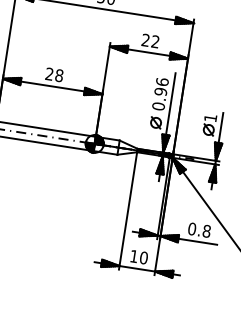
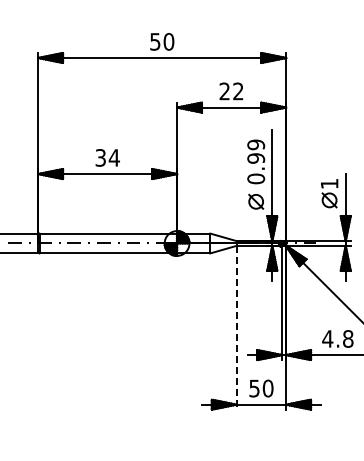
text: (54, 74) -> (107, 157), 28 -> 34
text: (162, 81) -> (256, 144), 0.96 -> 0.99
line: (128, 210) -> (236, 327), solid -> dashed
text: (192, 228) -> (327, 338), 0.8 -> 4.8
text: (134, 256) -> (254, 388), 10 -> 50

